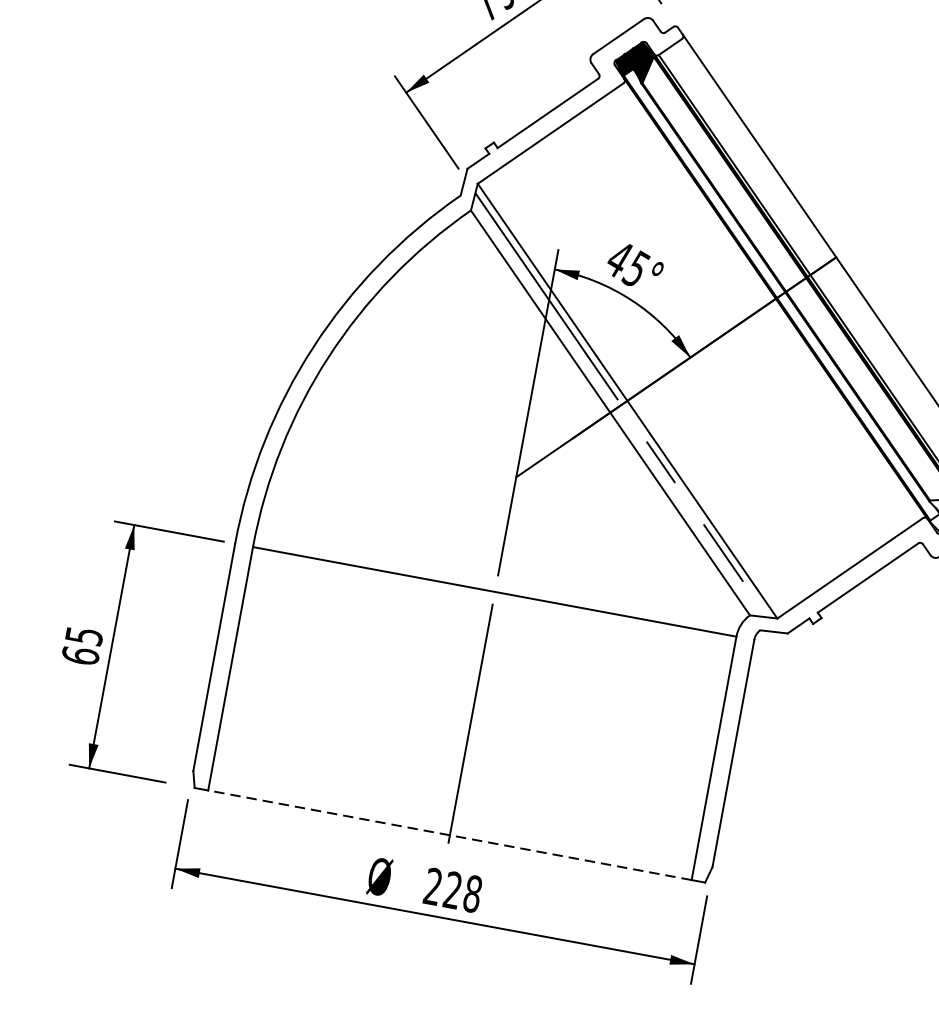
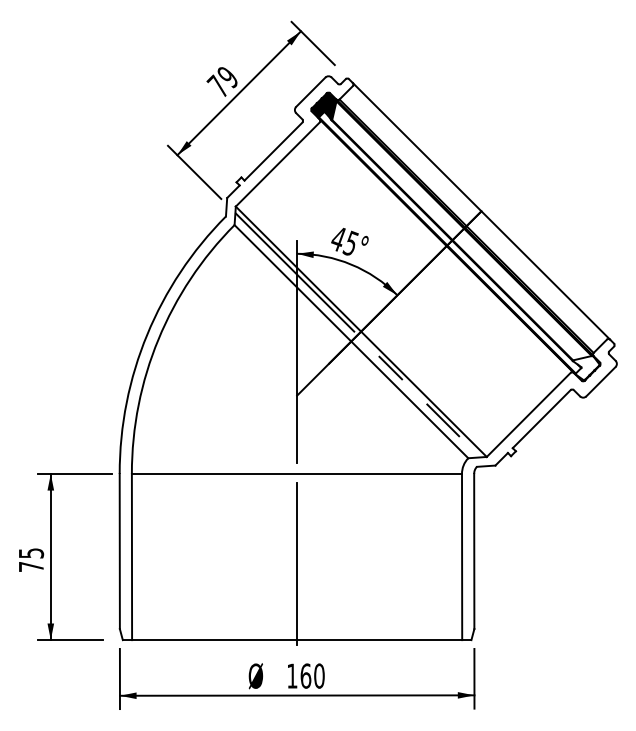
text: (80, 655) -> (31, 566), 65 -> 75
line: (448, 835) -> (296, 640), dashed -> solid
text: (452, 889) -> (305, 675), 228 -> 160

